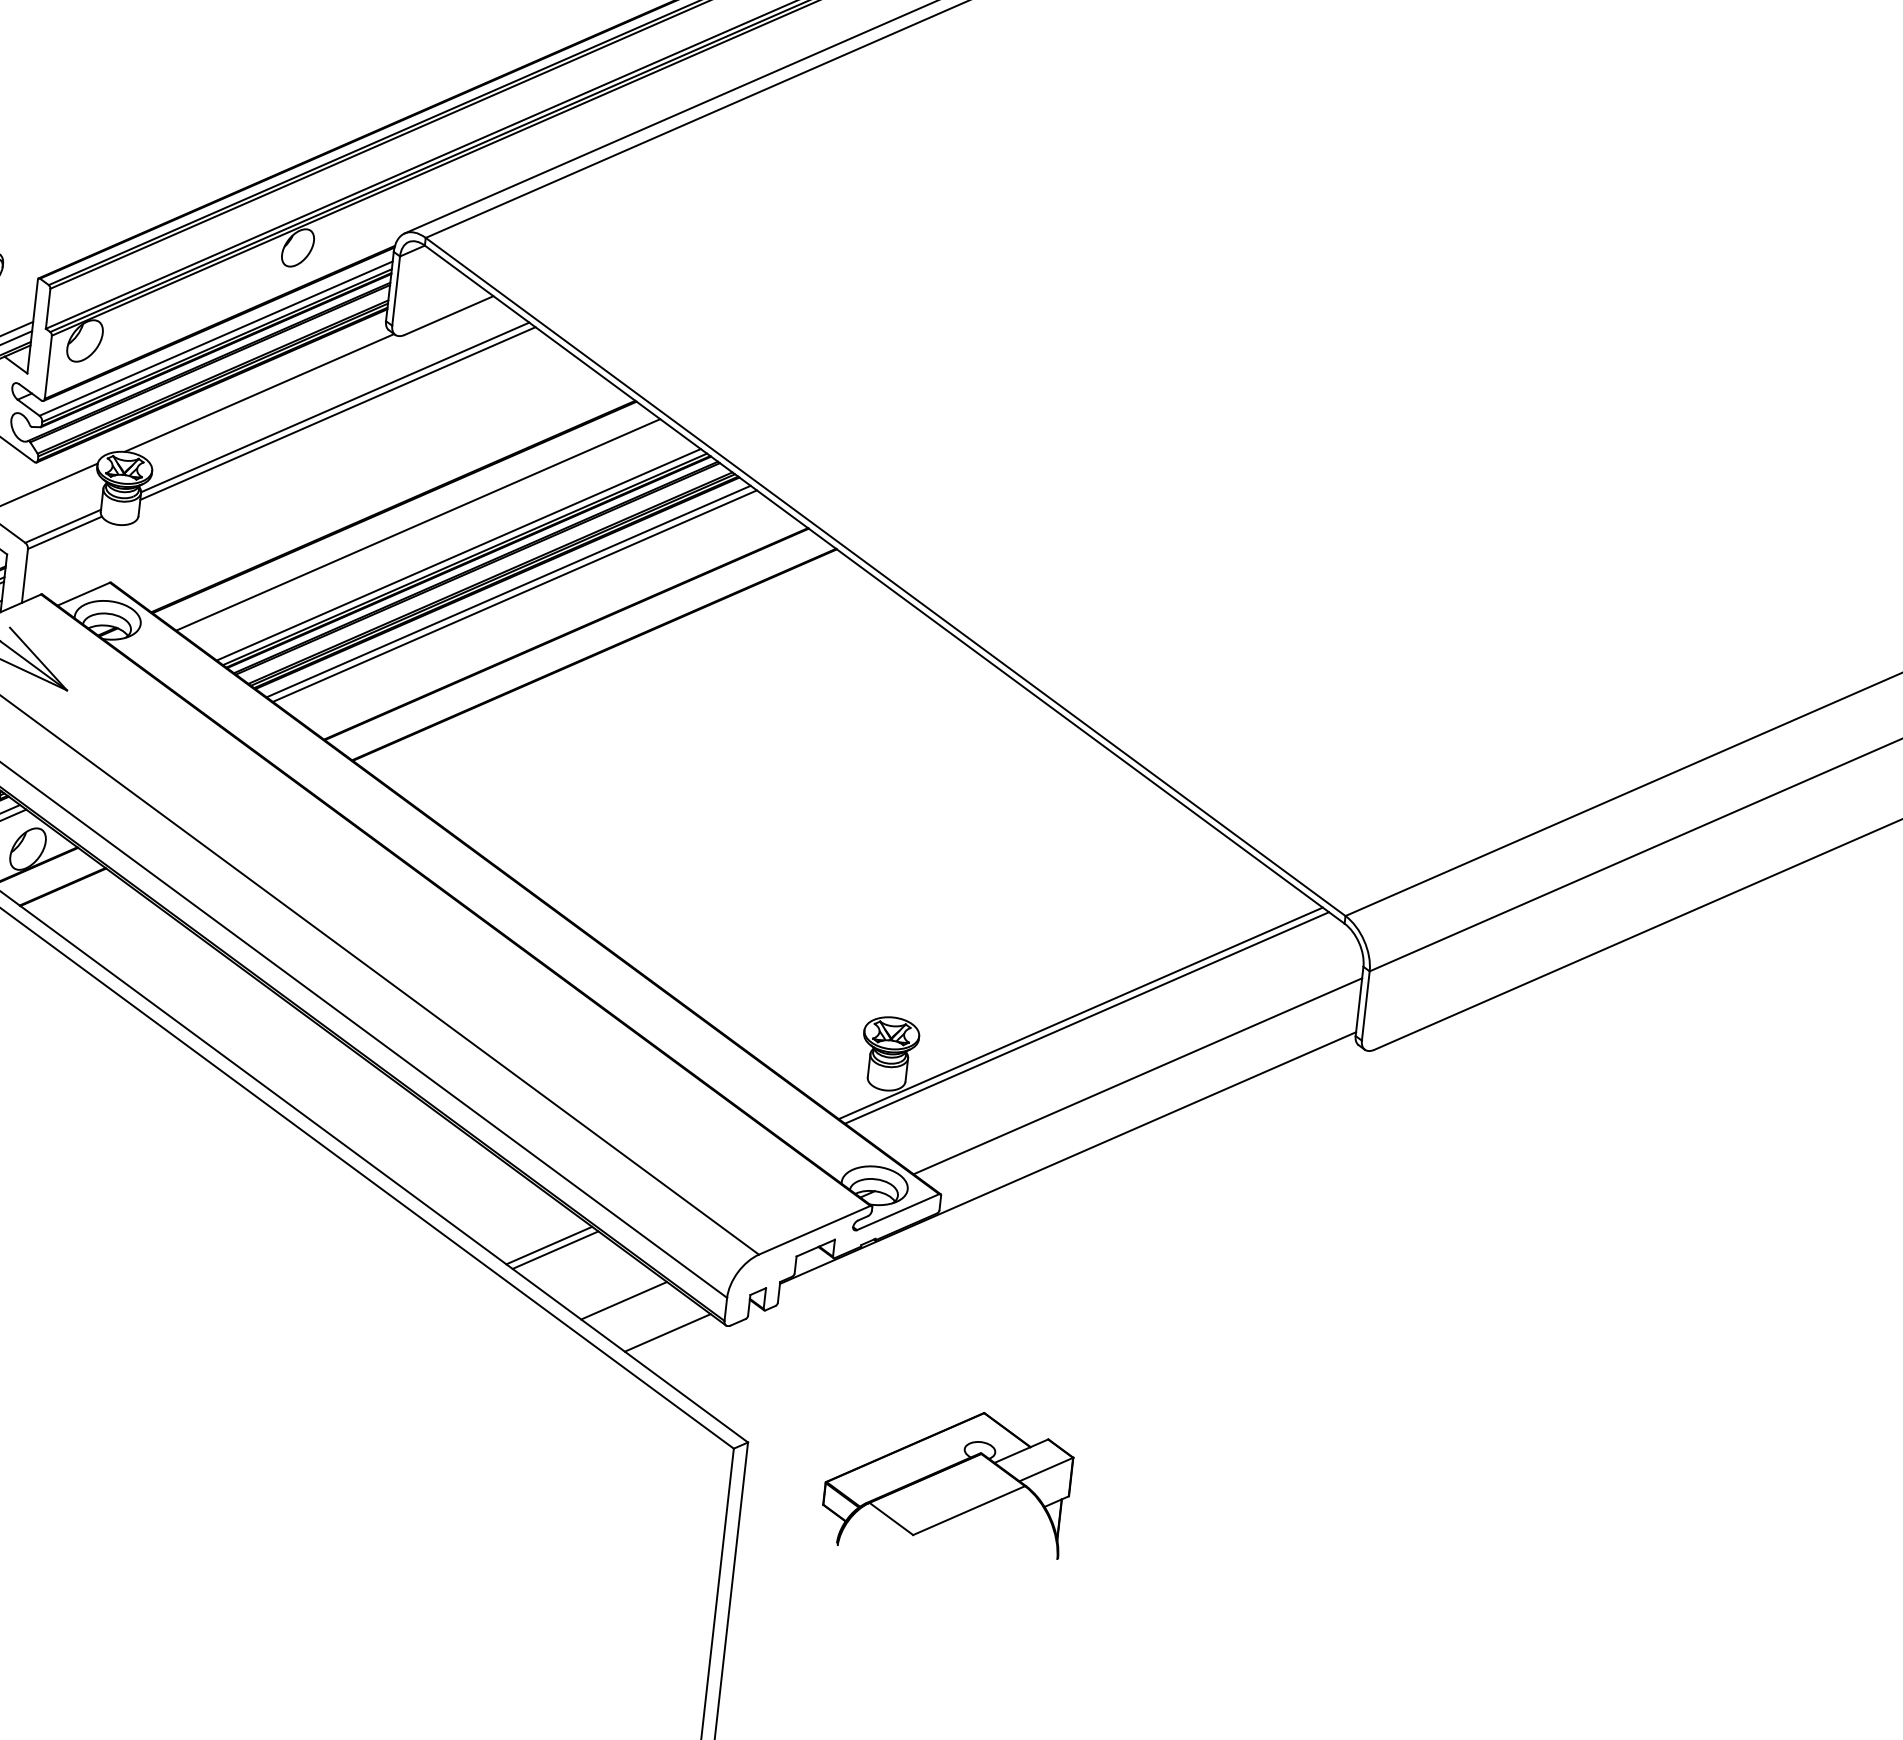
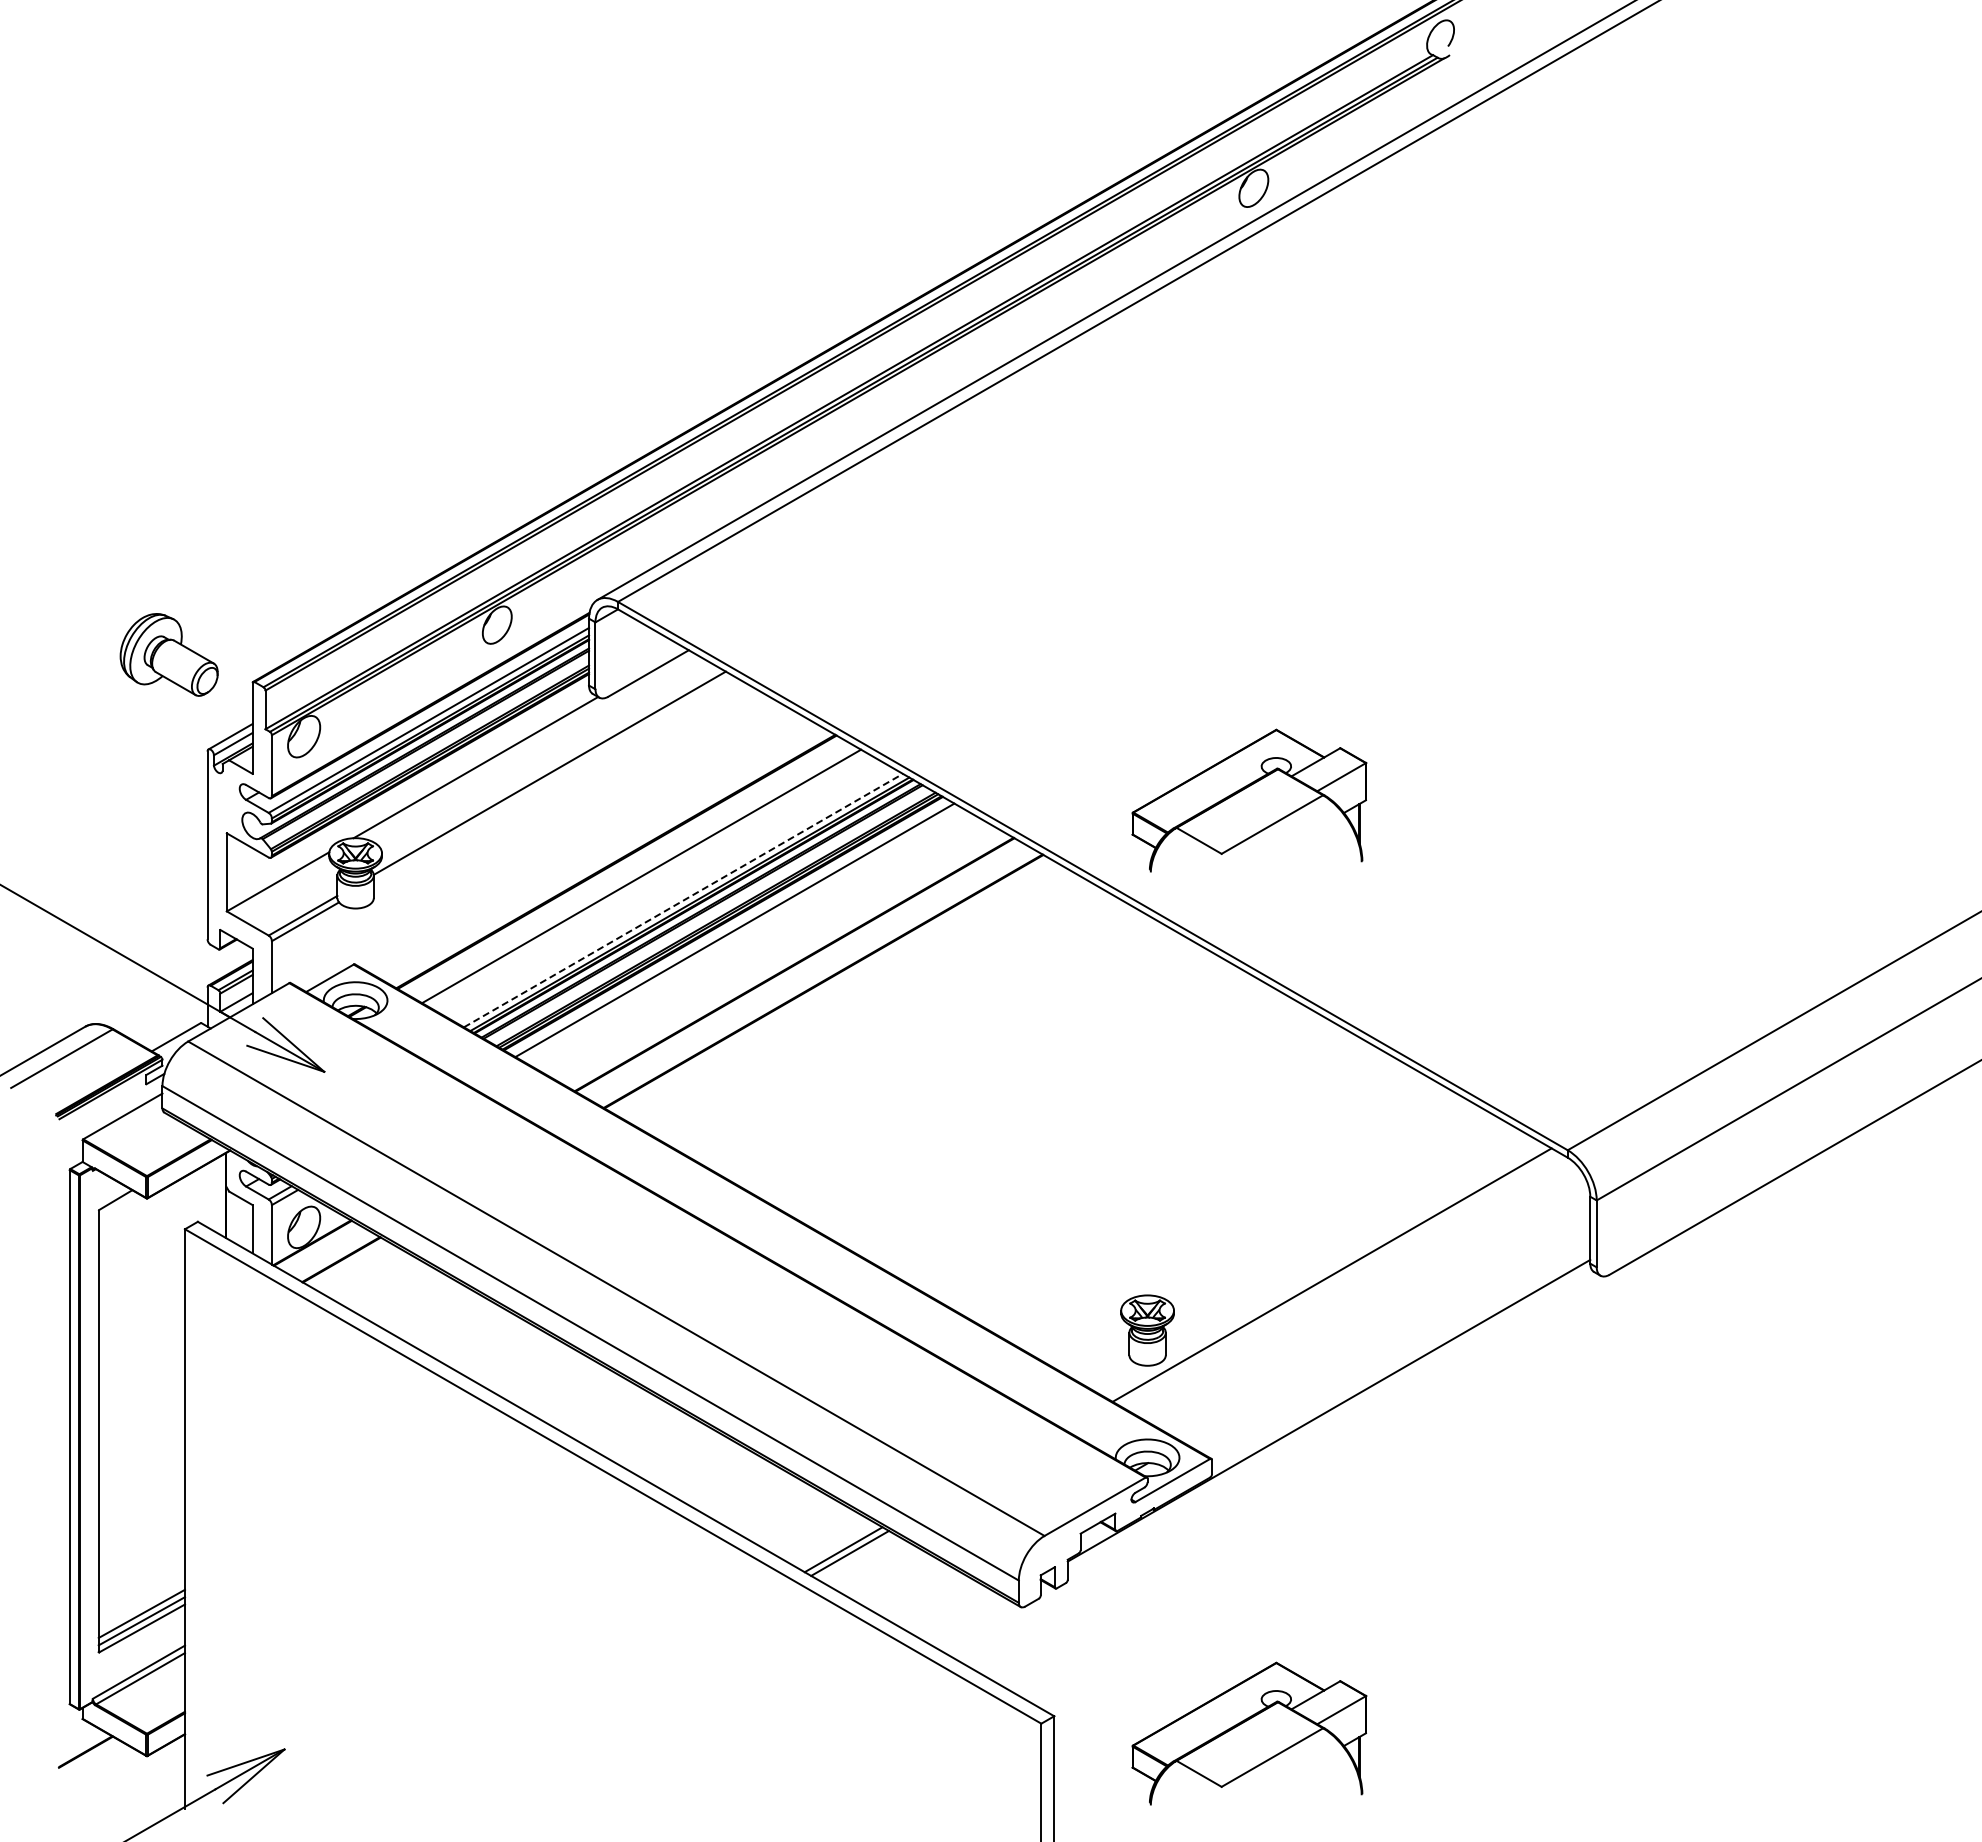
line: (337, 413) -> (552, 778), removed
part: (1056, 516) -> (1249, 800), added
line: (458, 554) -> (683, 900), solid -> dashed
line: (514, 595) -> (740, 933), removed
line: (1080, 1013) -> (1325, 1271), removed
line: (1137, 1075) -> (1386, 1324), removed
line: (623, 1299) -> (920, 1593), removed
line: (667, 1331) -> (965, 1619), removed

